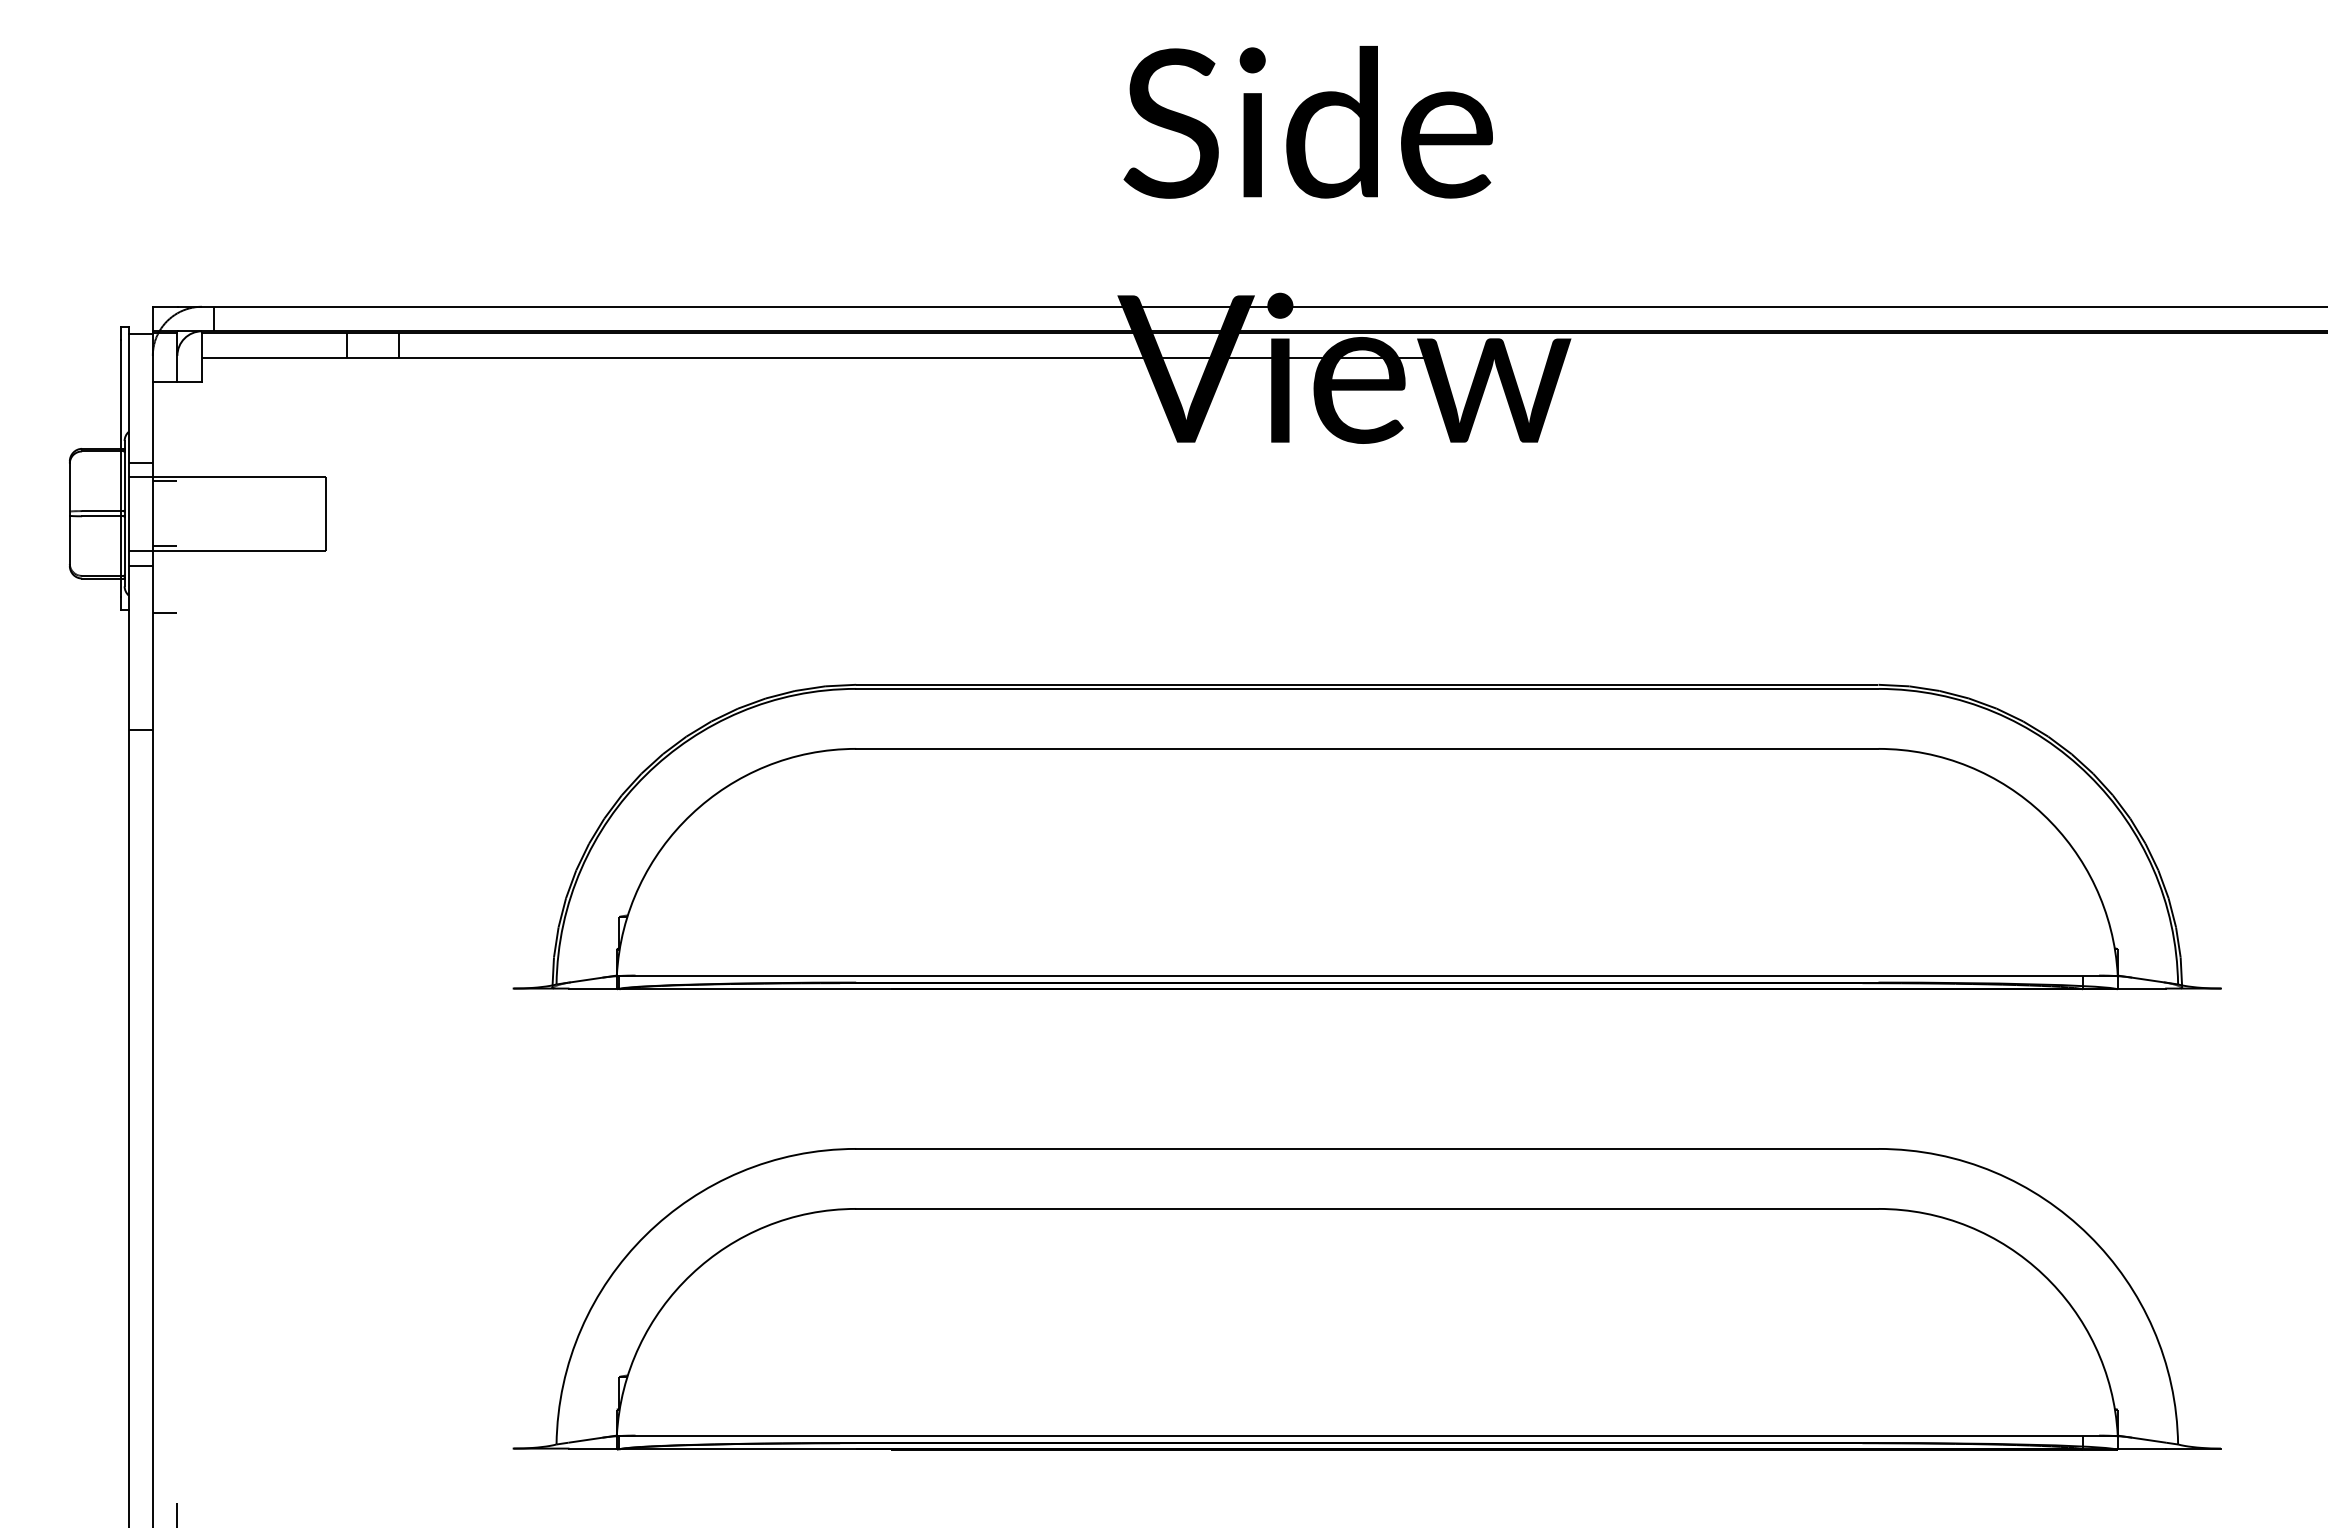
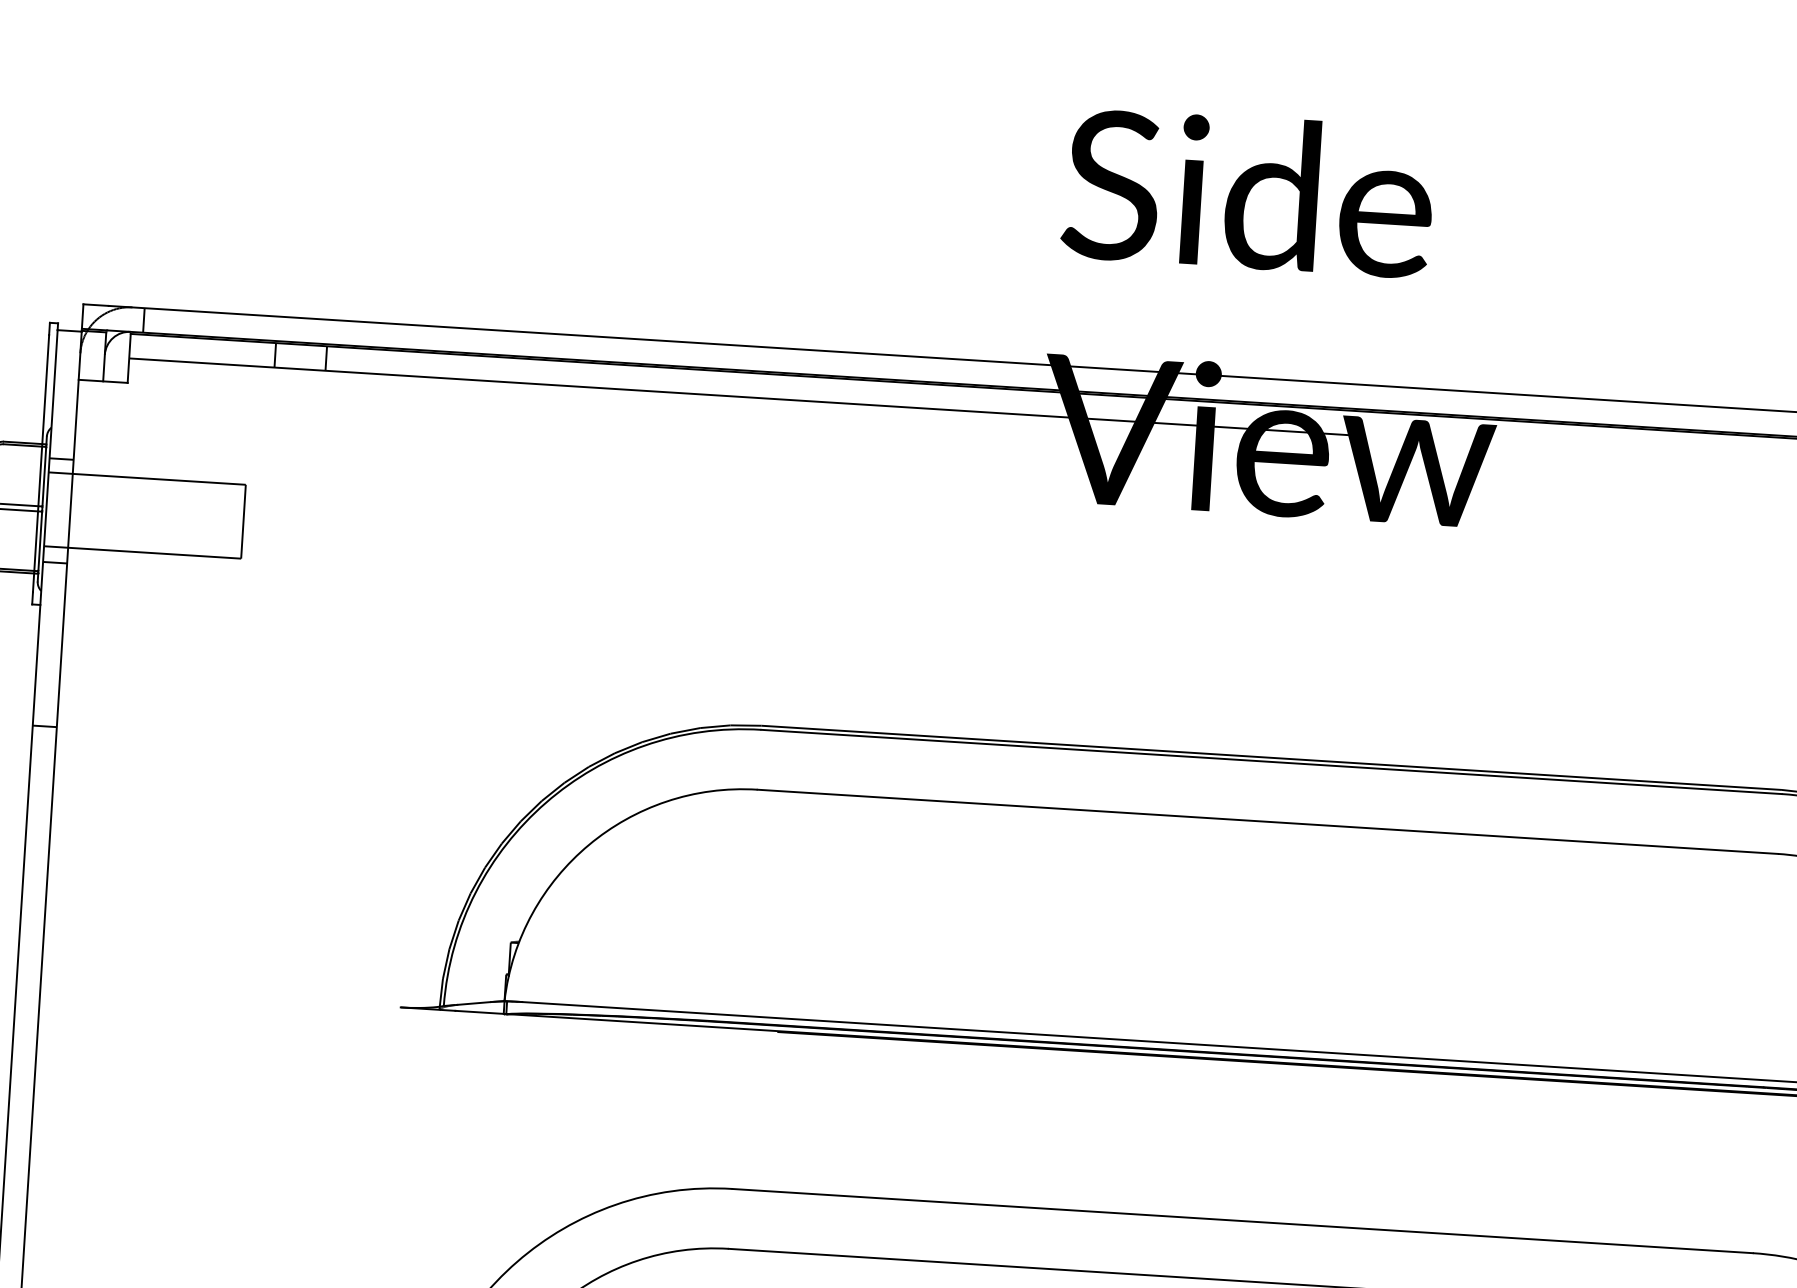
line: (164, 481) -> (84, 479), removed
line: (164, 546) -> (80, 544), removed
line: (164, 613) -> (75, 611), removed

